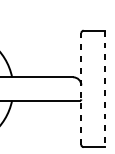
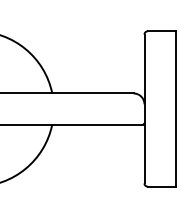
line: (81, 88) -> (144, 108), dashed -> solid
line: (104, 89) -> (175, 109), dashed -> solid

